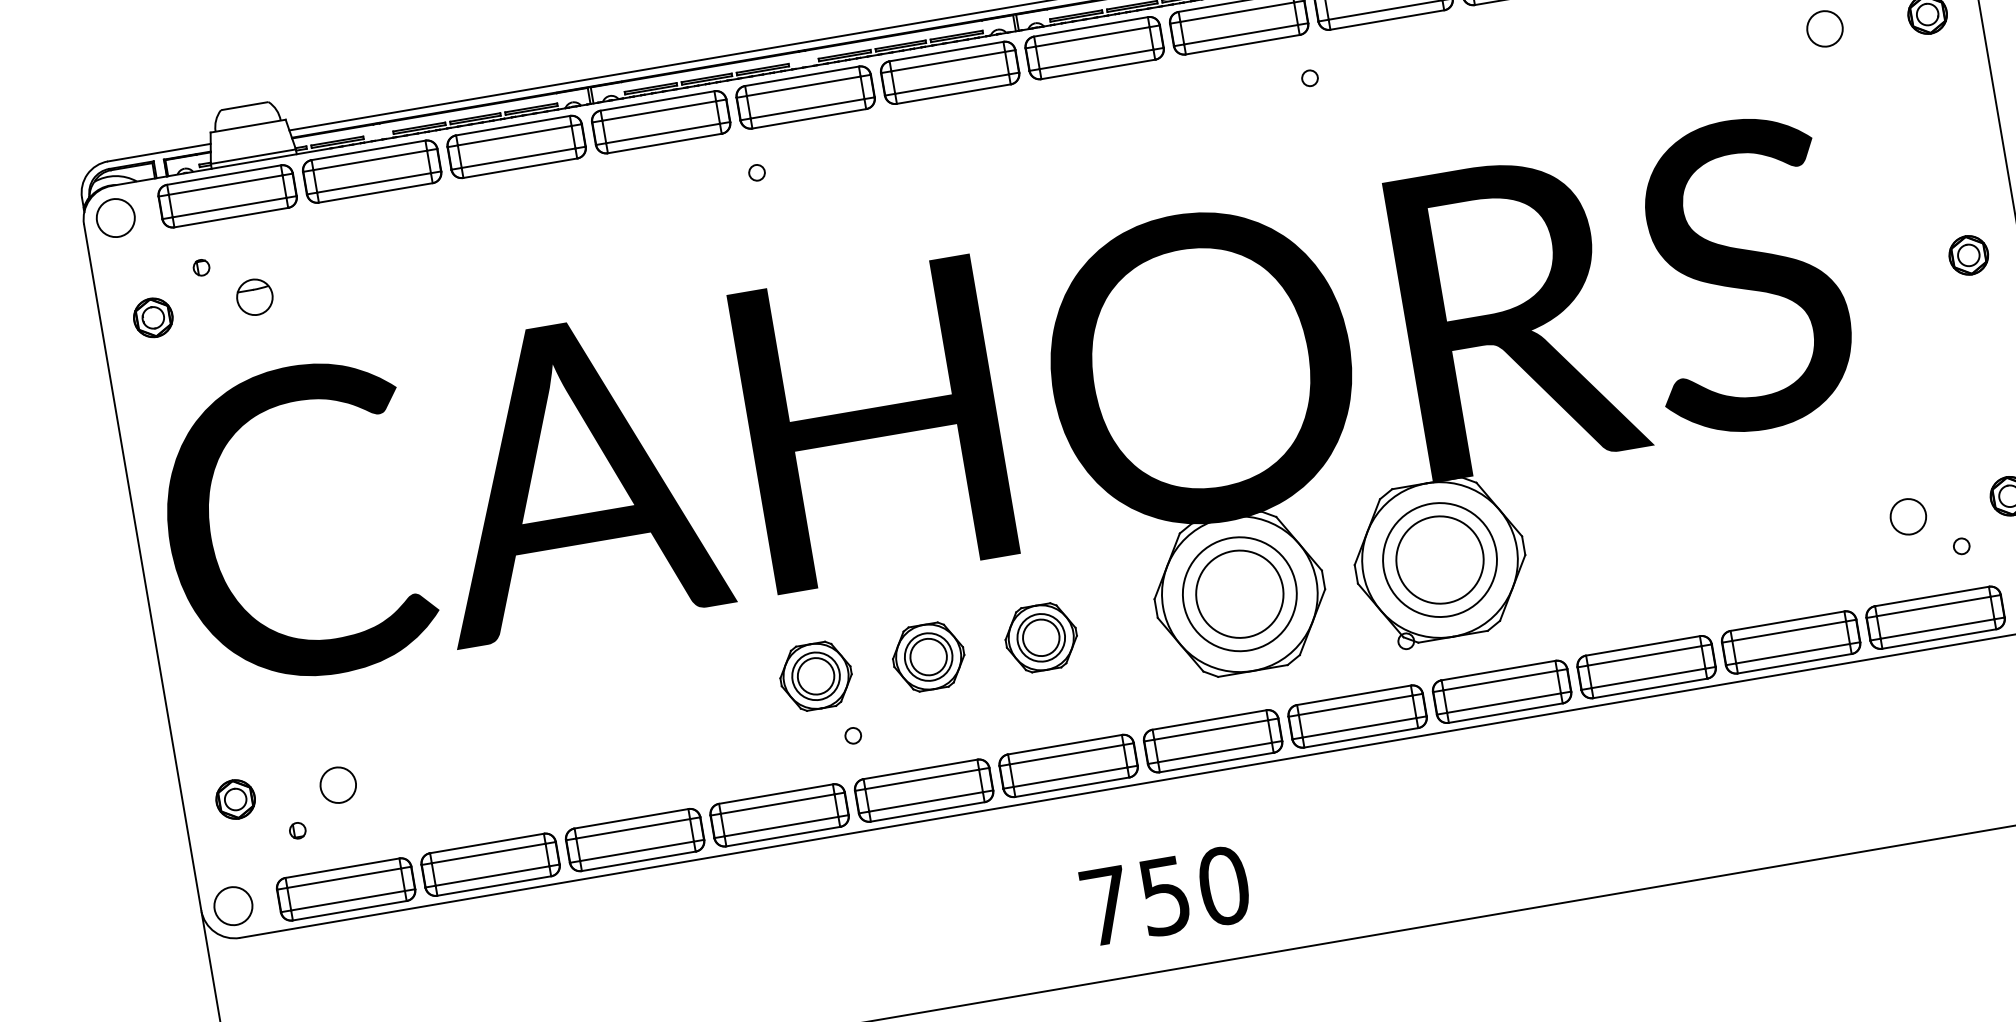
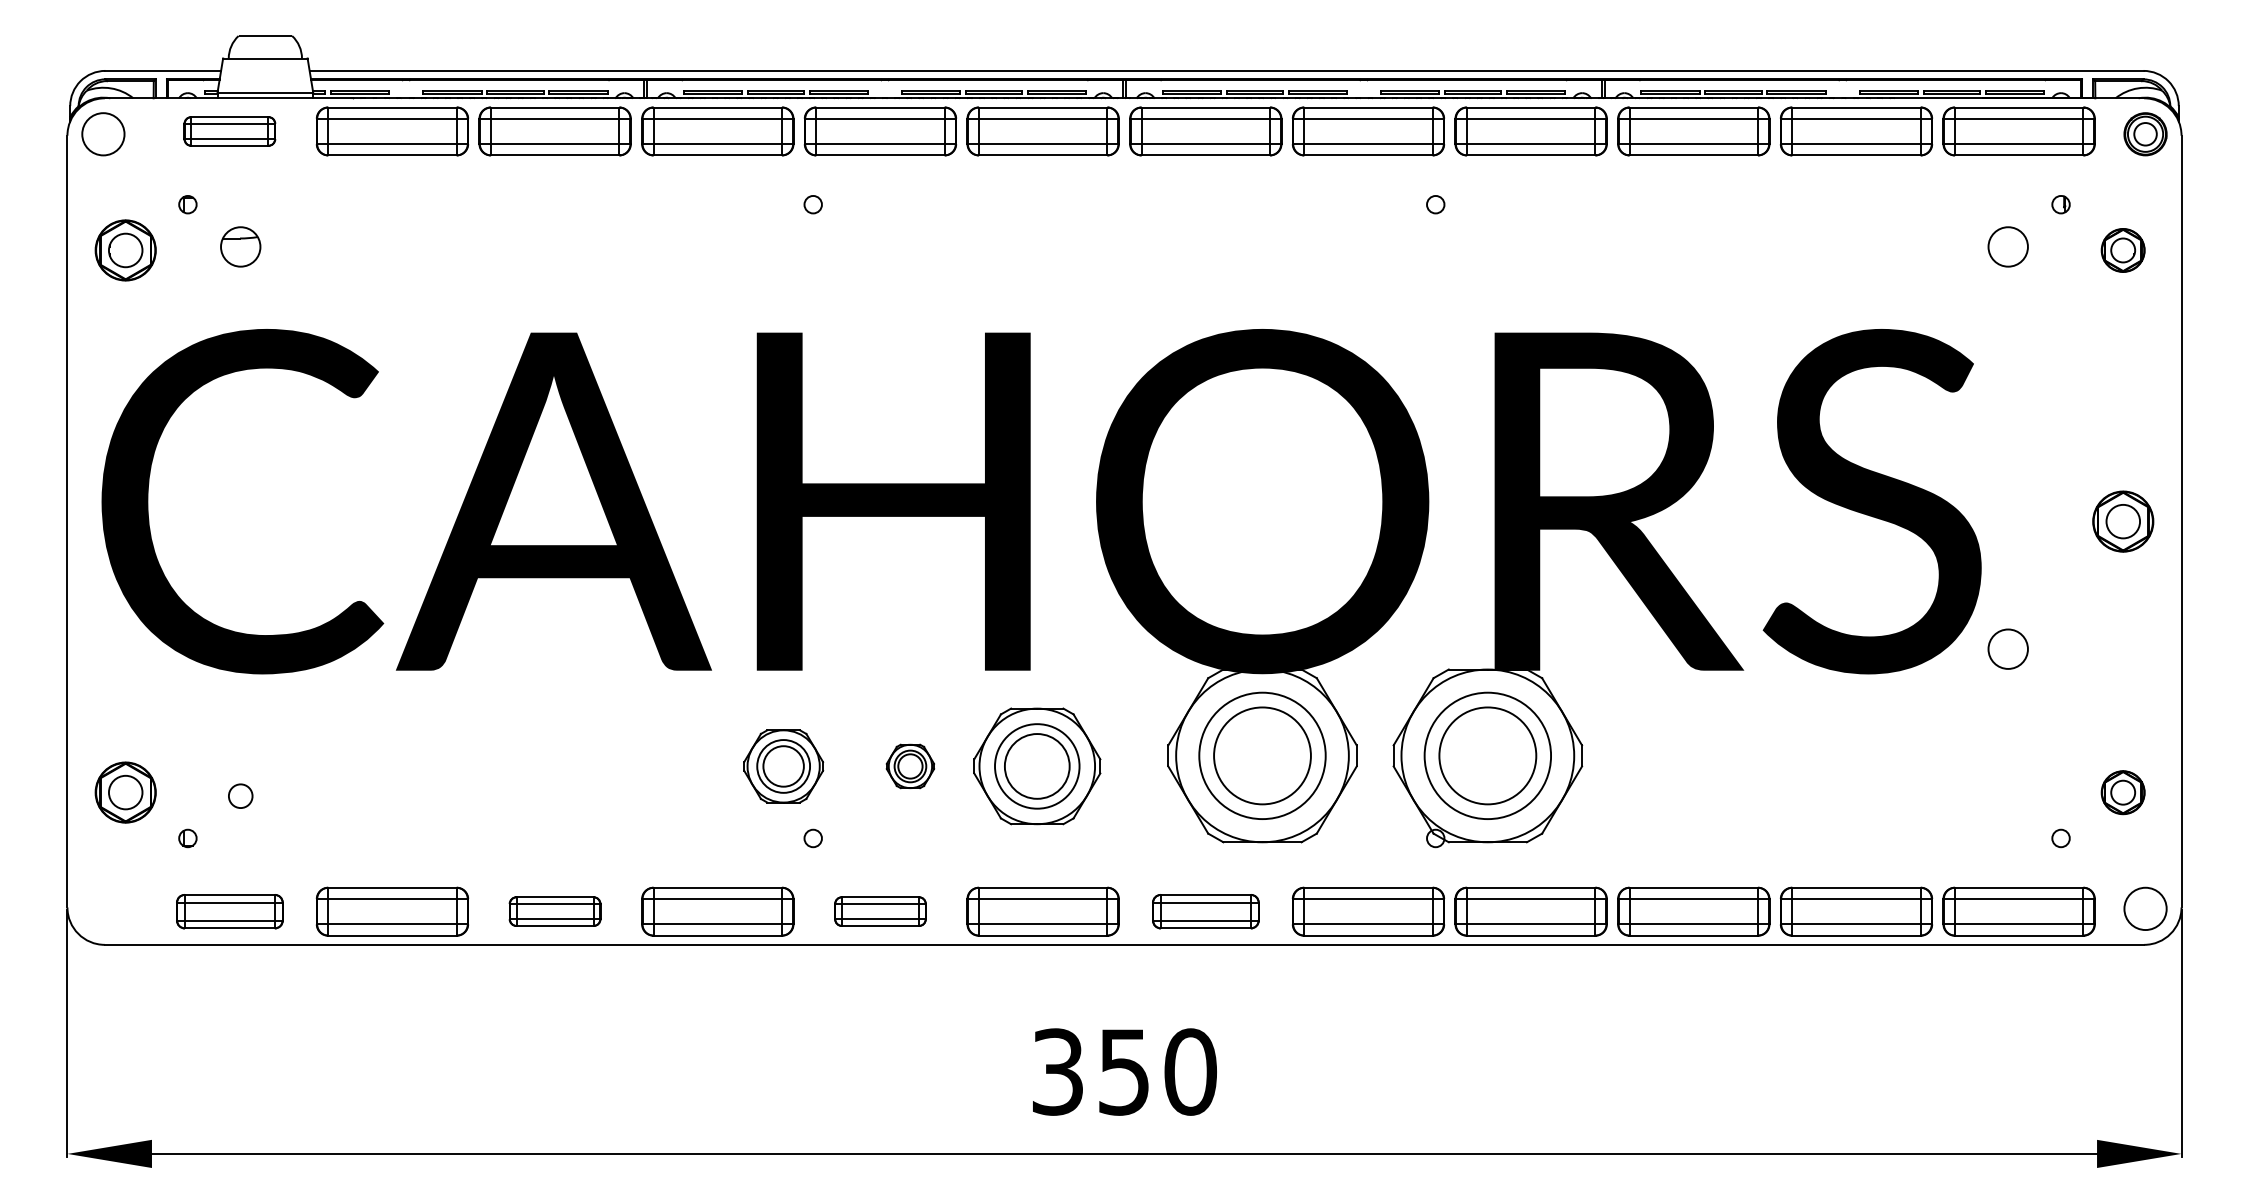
part: (227, 196) -> (229, 131), size x0.6
part: (1968, 255) -> (2122, 521), size x1.4
part: (153, 317) -> (125, 250), size x1.4
circle: (1907, 516) -> (2007, 648), moved
part: (1040, 637) -> (1036, 766), size x1.6
part: (928, 657) -> (910, 766), size x0.6
part: (1212, 741) -> (1205, 911), size x0.7
circle: (337, 784) -> (240, 795), size x0.6
part: (924, 790) -> (880, 911), size x0.6
part: (235, 799) -> (125, 792), size x1.4
part: (634, 839) -> (554, 911), size x0.6
part: (345, 889) -> (229, 911), size x0.7
circle: (233, 905) -> (103, 908), removed
text: (1105, 905) -> (1057, 1071), 750 -> 350

